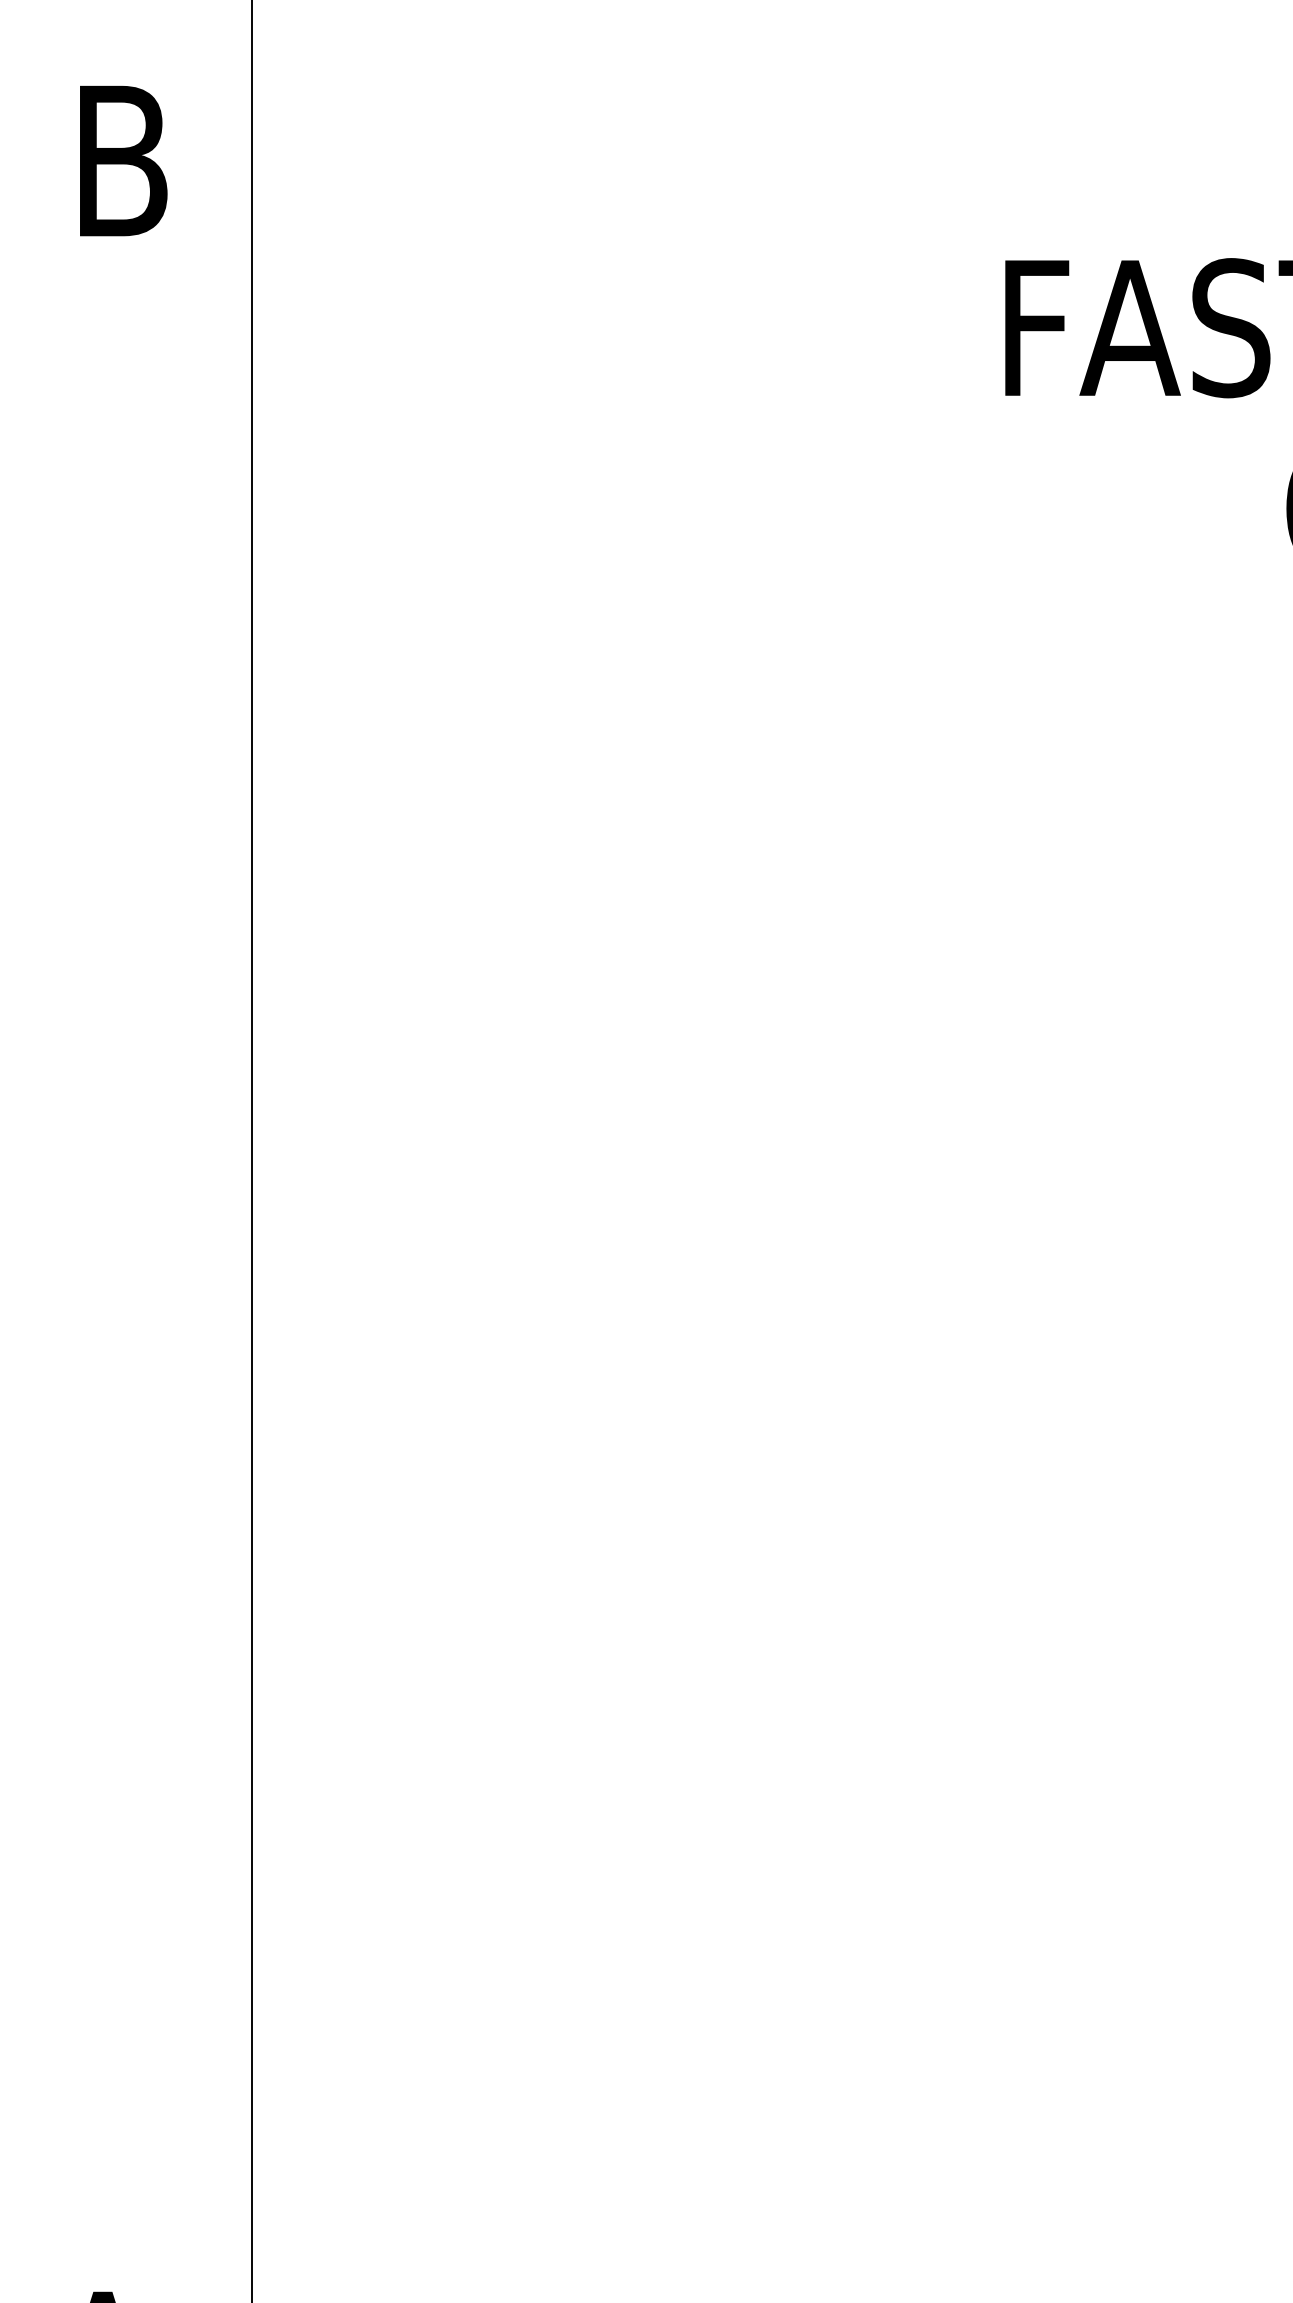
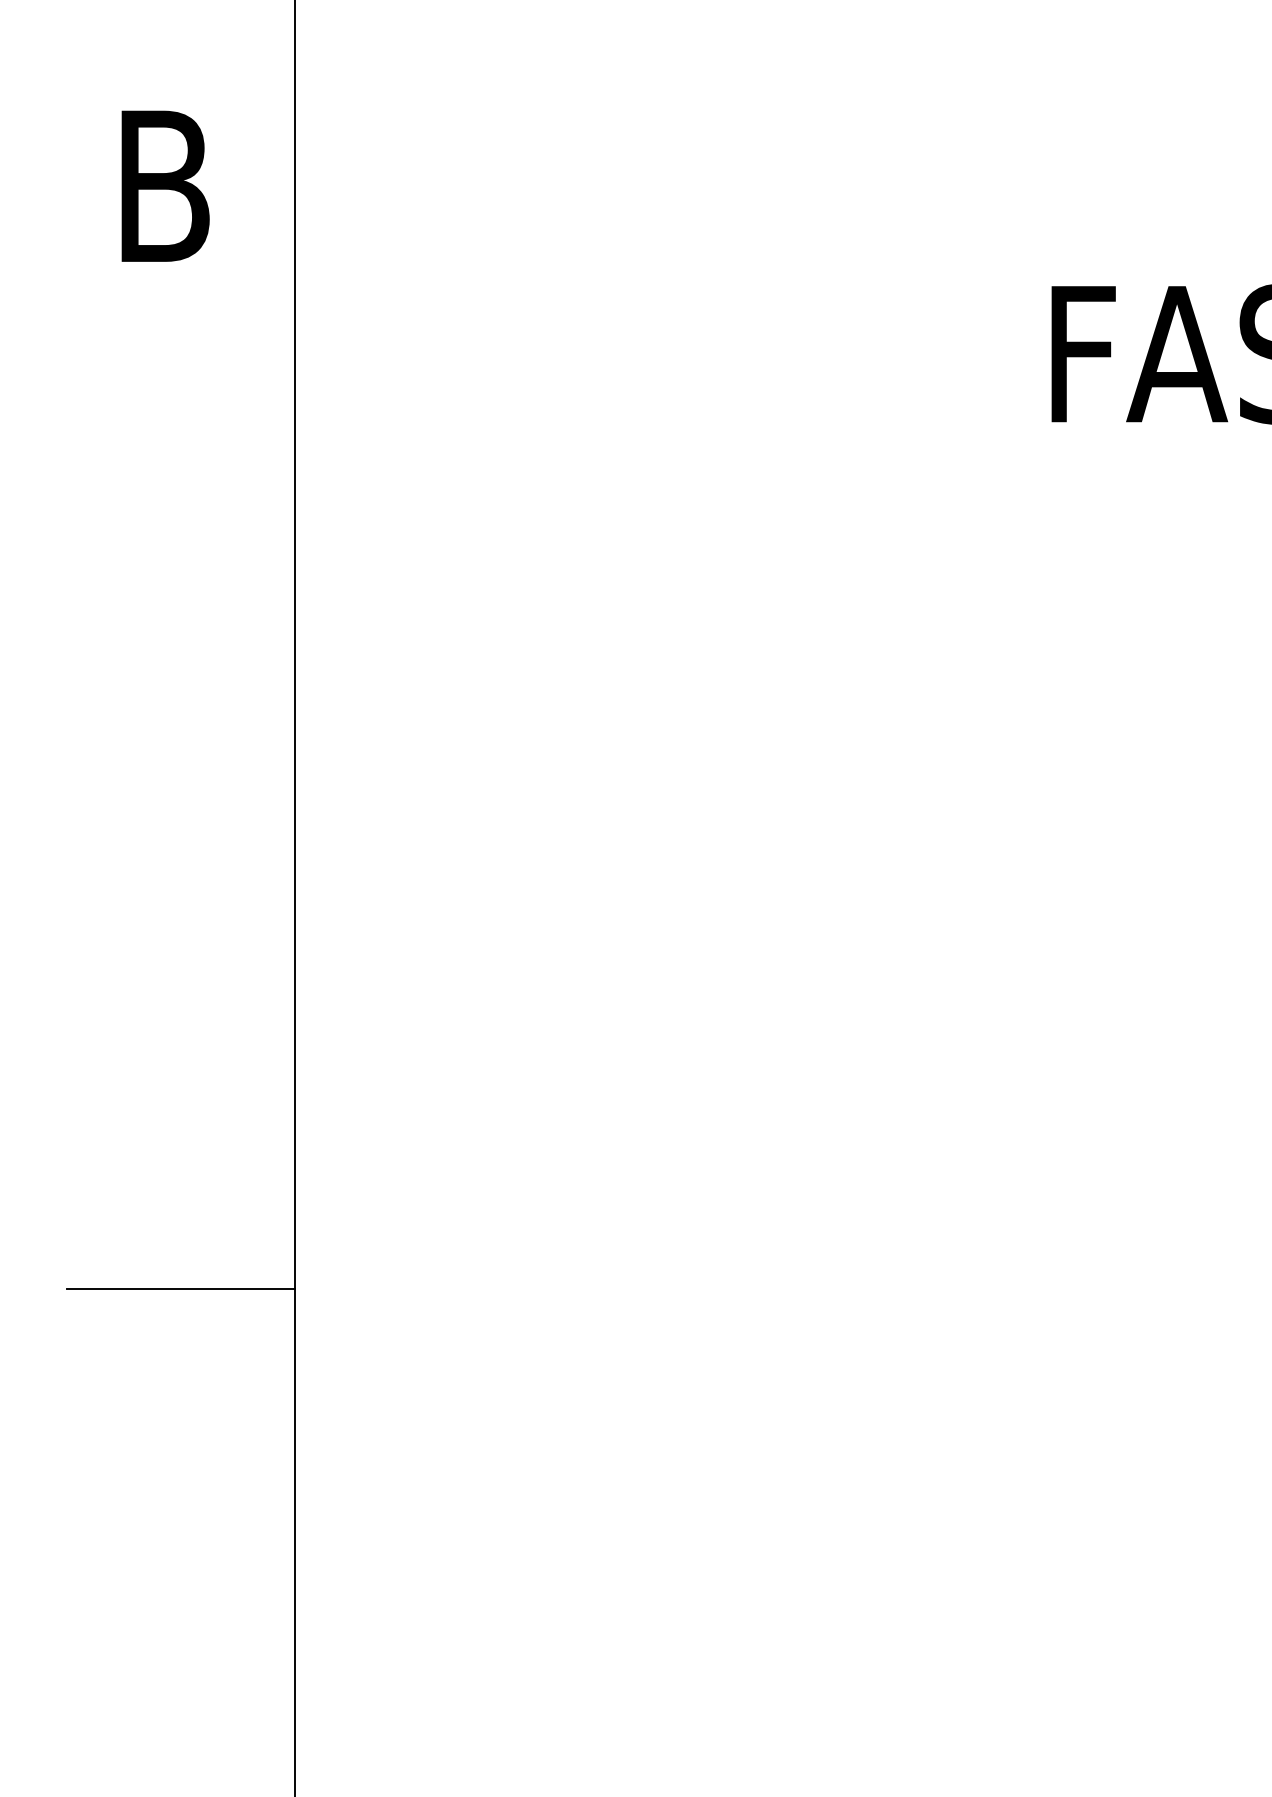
line: (138, 1258) -> (180, 1289), added

